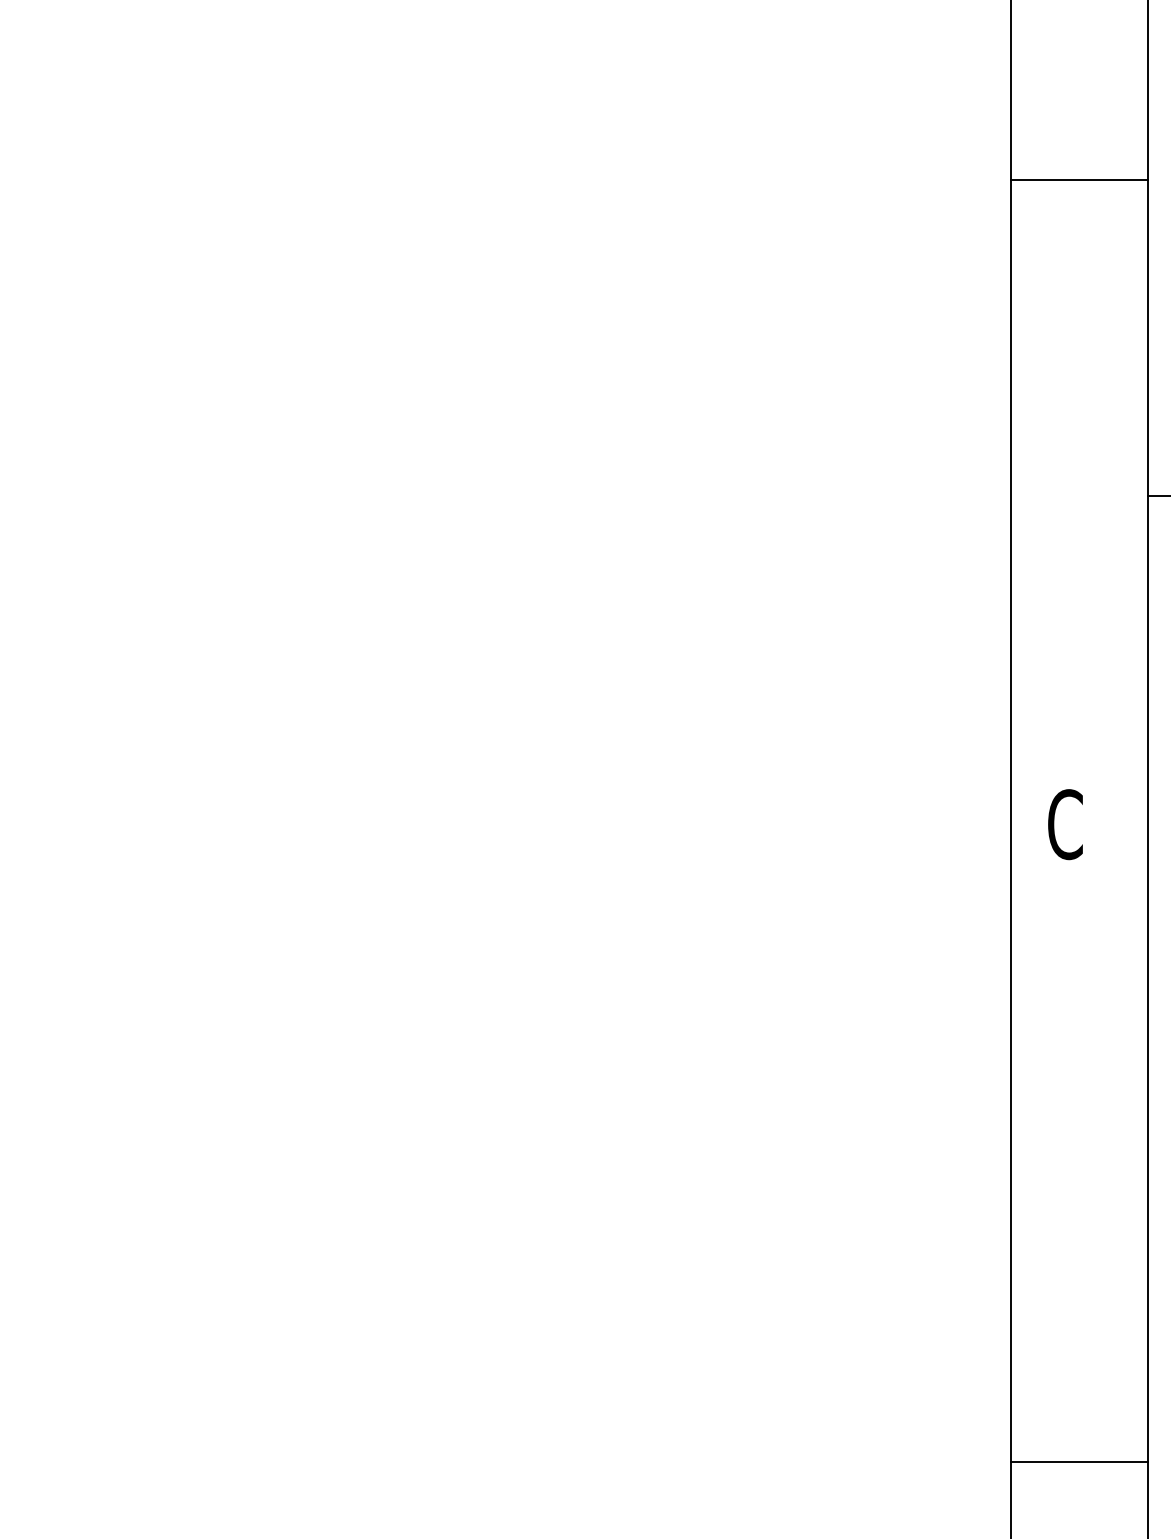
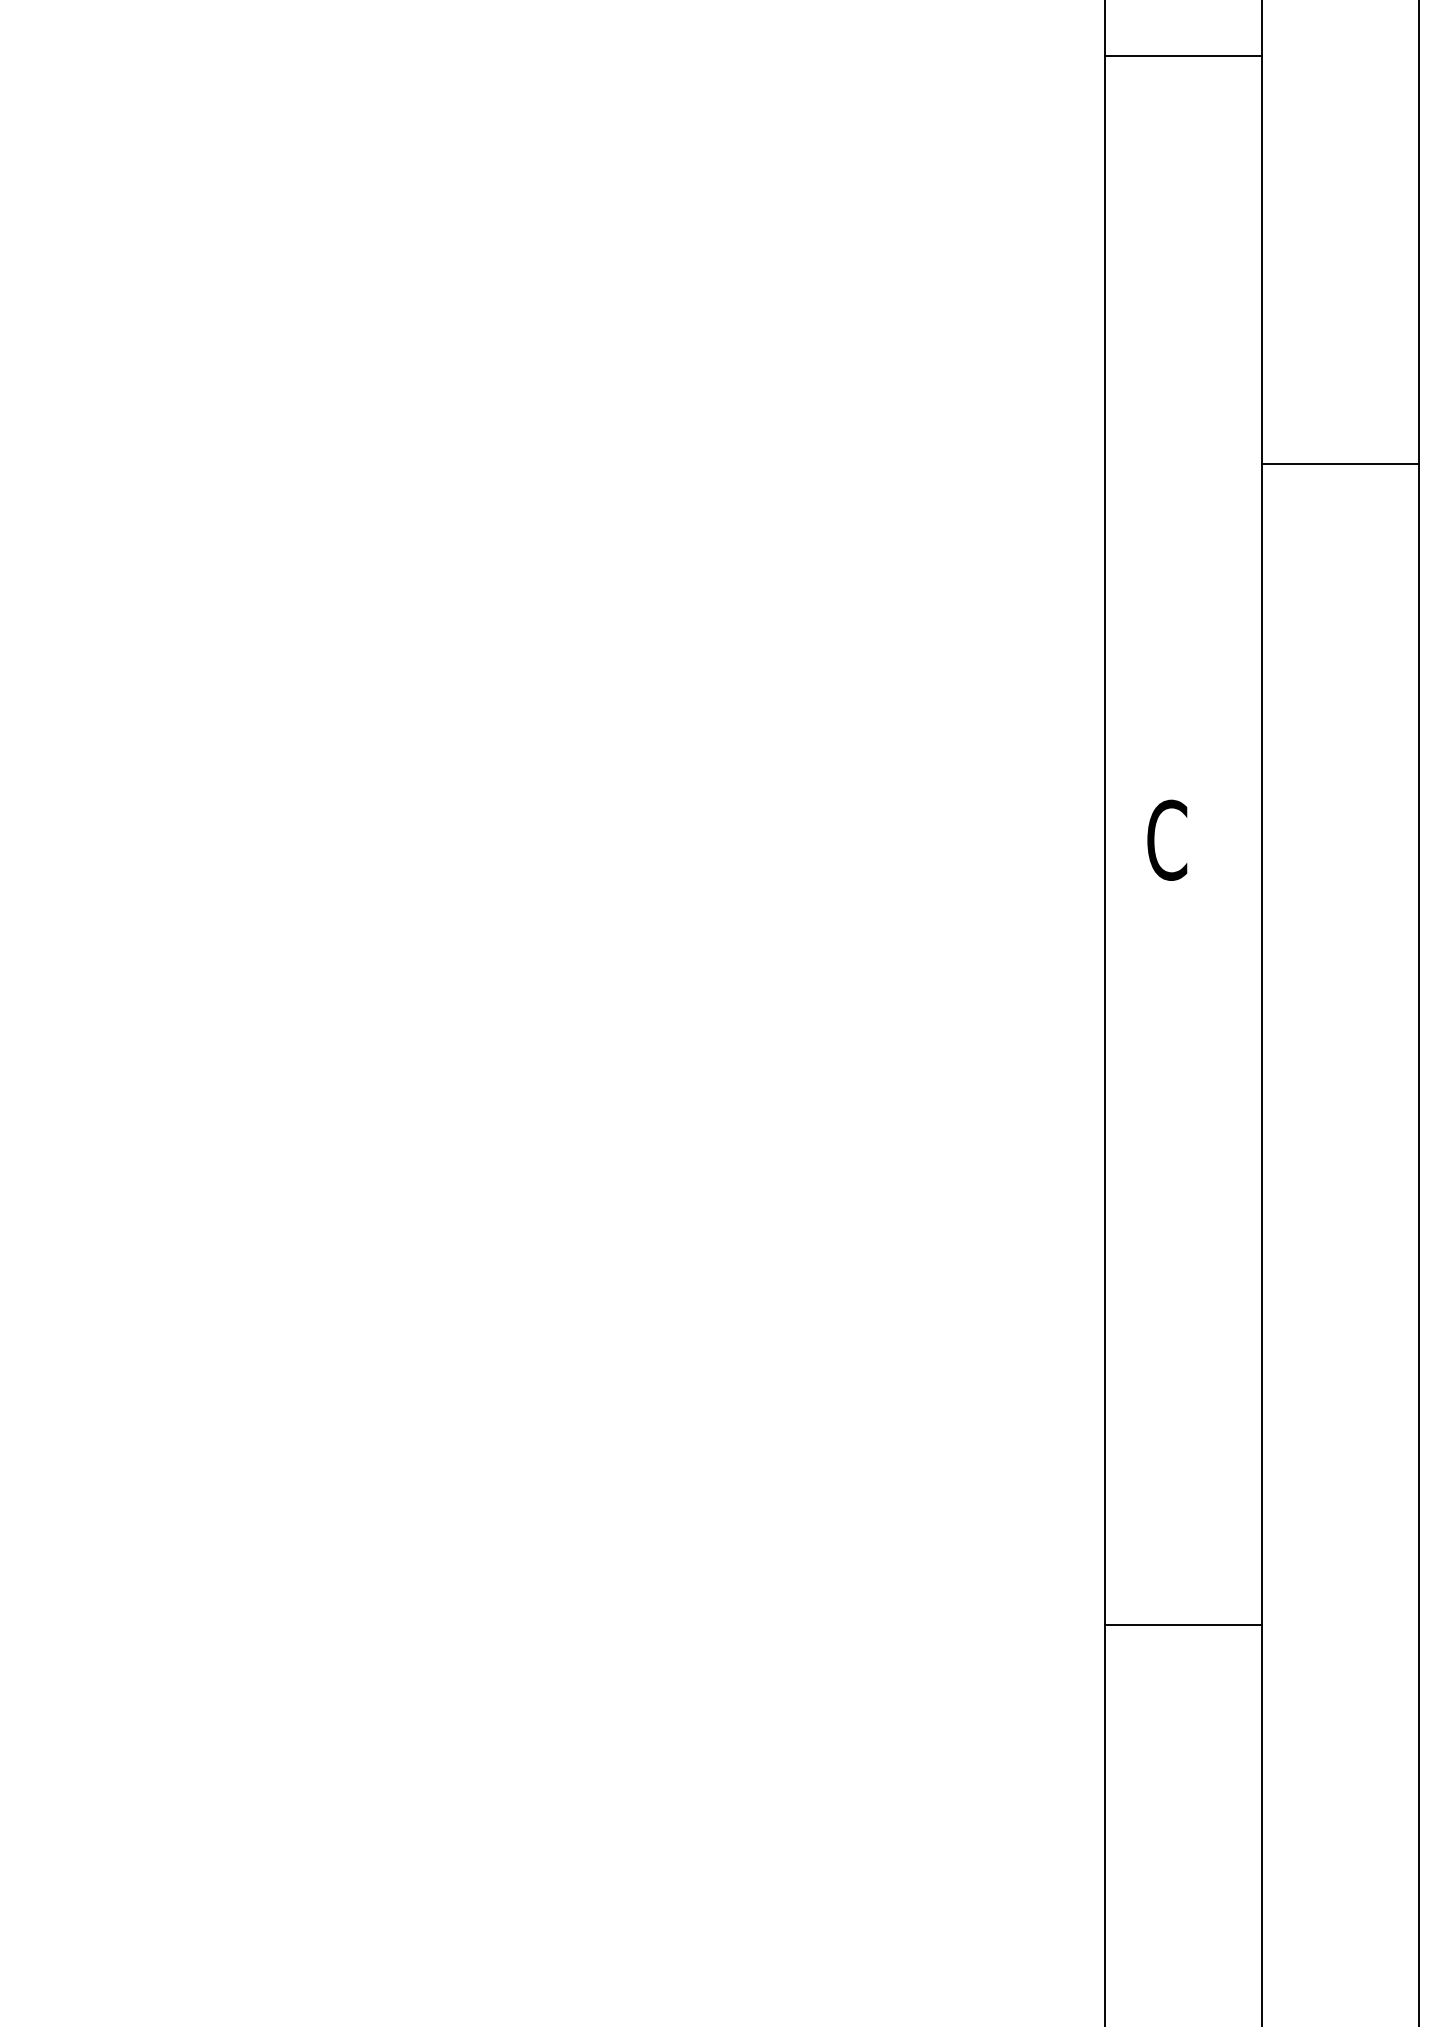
line: (1079, 179) -> (1183, 55), moved
line: (1079, 1461) -> (1183, 1624), moved

